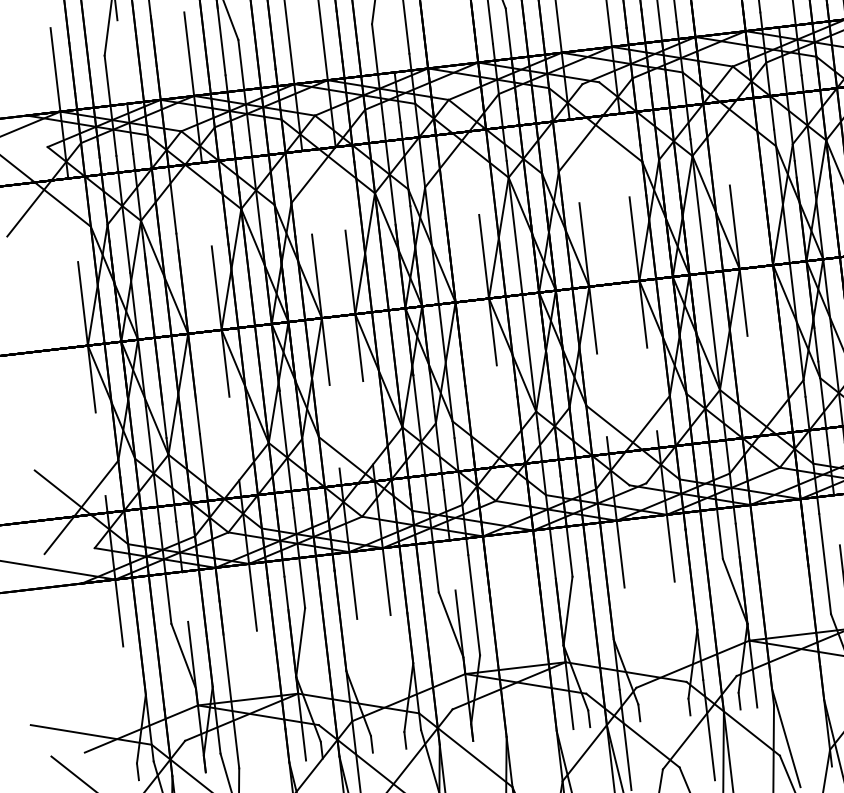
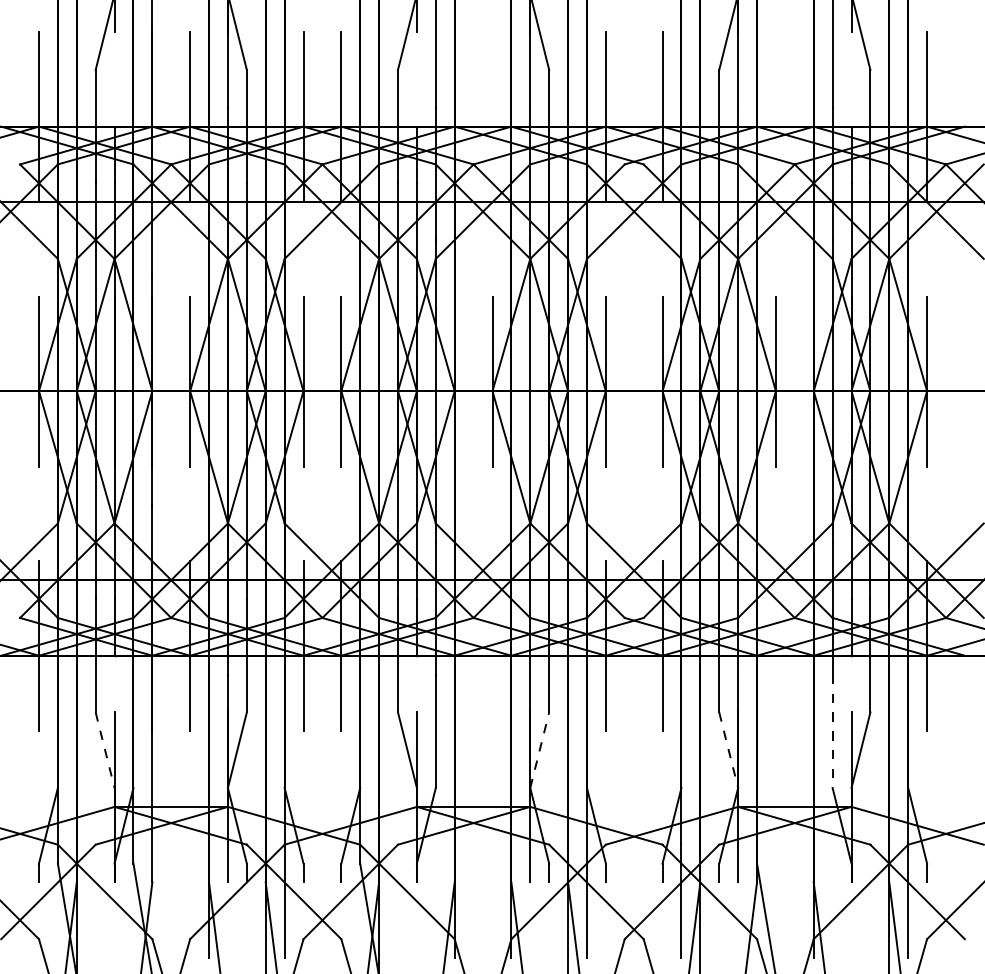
line: (825, 564) -> (832, 731), solid -> dashed
line: (735, 591) -> (728, 750), solid -> dashed
line: (567, 611) -> (539, 750), solid -> dashed
line: (184, 656) -> (105, 750), solid -> dashed

